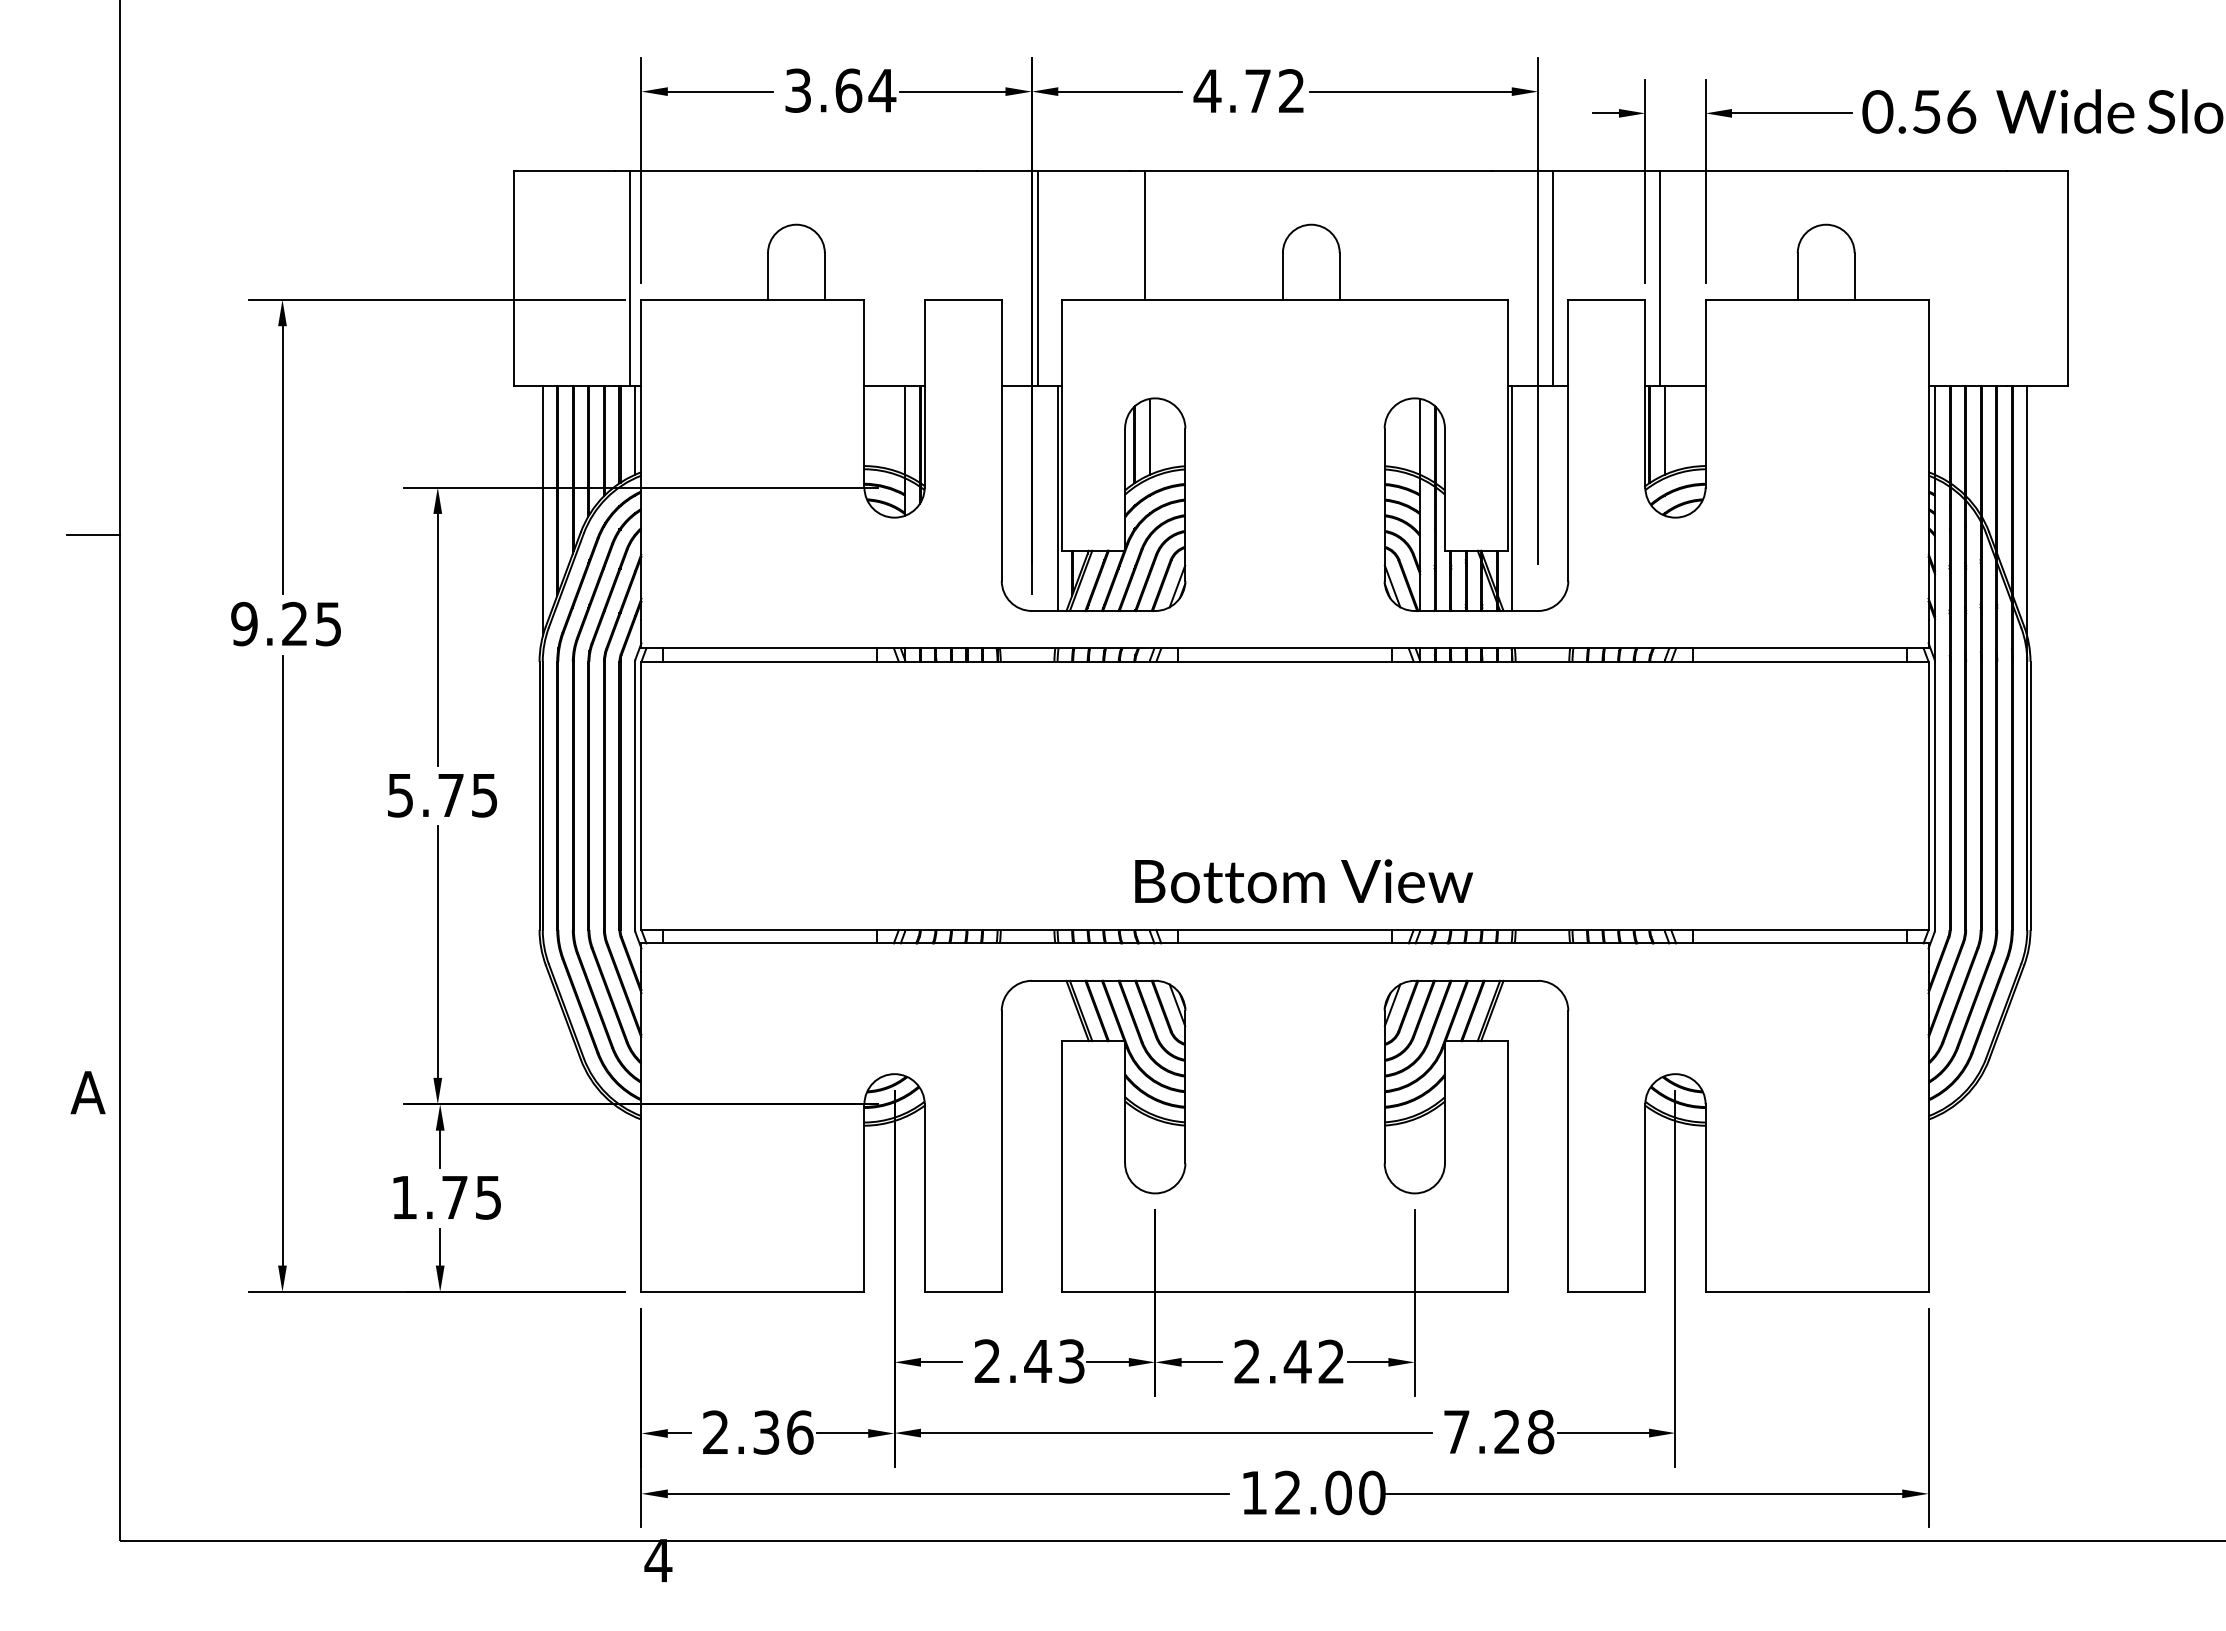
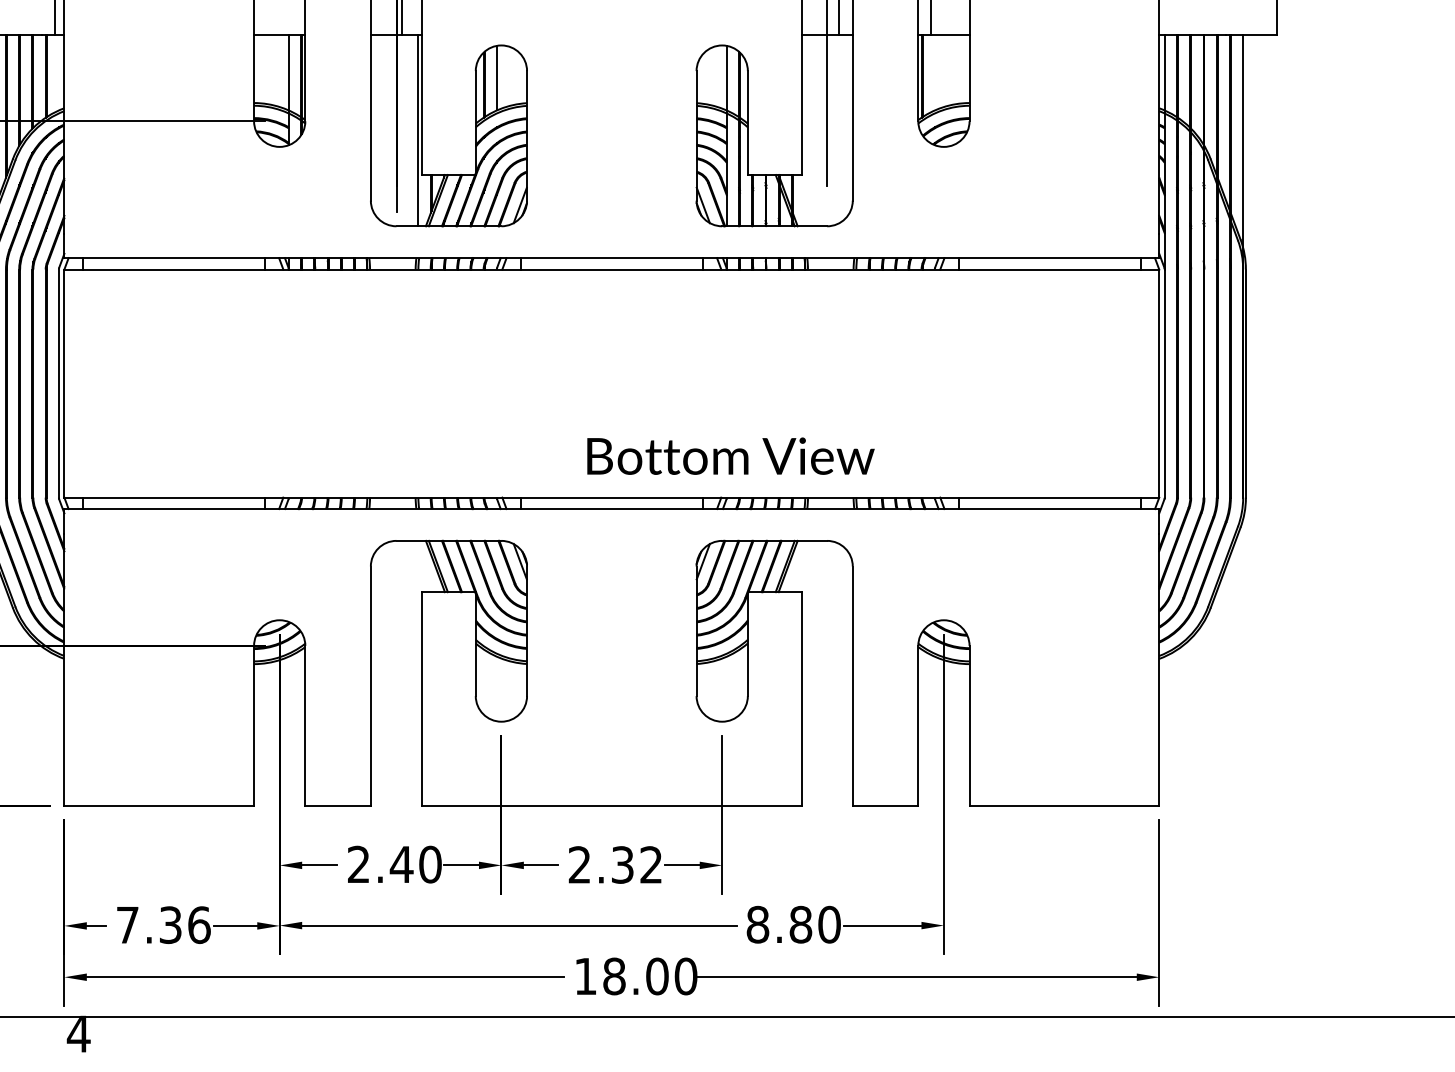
line: (635, 429) -> (59, 71), removed
line: (1664, 429) -> (934, 71), removed
line: (1512, 497) -> (805, 129), removed
text: (1303, 881) -> (730, 456), moved
text: (1071, 1361) -> (430, 864), 2.43 -> 2.40
text: (1297, 1361) -> (622, 864), 2.42 -> 2.32
text: (715, 1431) -> (127, 924), 2.36 -> 7.36
text: (1498, 1432) -> (793, 925), 7.28 -> 8.80
text: (1288, 1492) -> (614, 976), 12.00 -> 18.00

